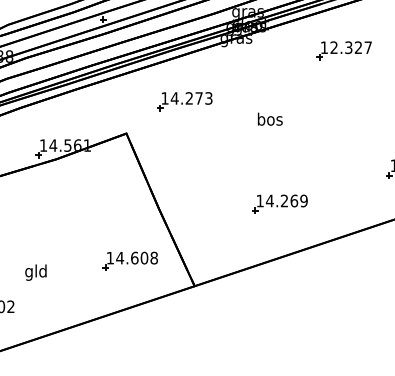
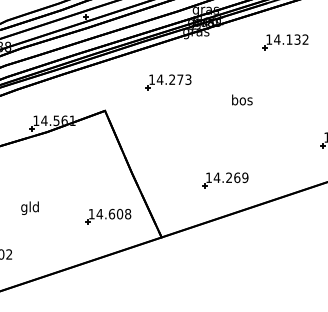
text: (351, 47) -> (291, 39), 12.327 -> 14.132
part: (184, 101) -> (168, 82), moved
text: (270, 118) -> (242, 99), moved
part: (280, 204) -> (225, 180), moved
text: (35, 271) -> (29, 207), moved

